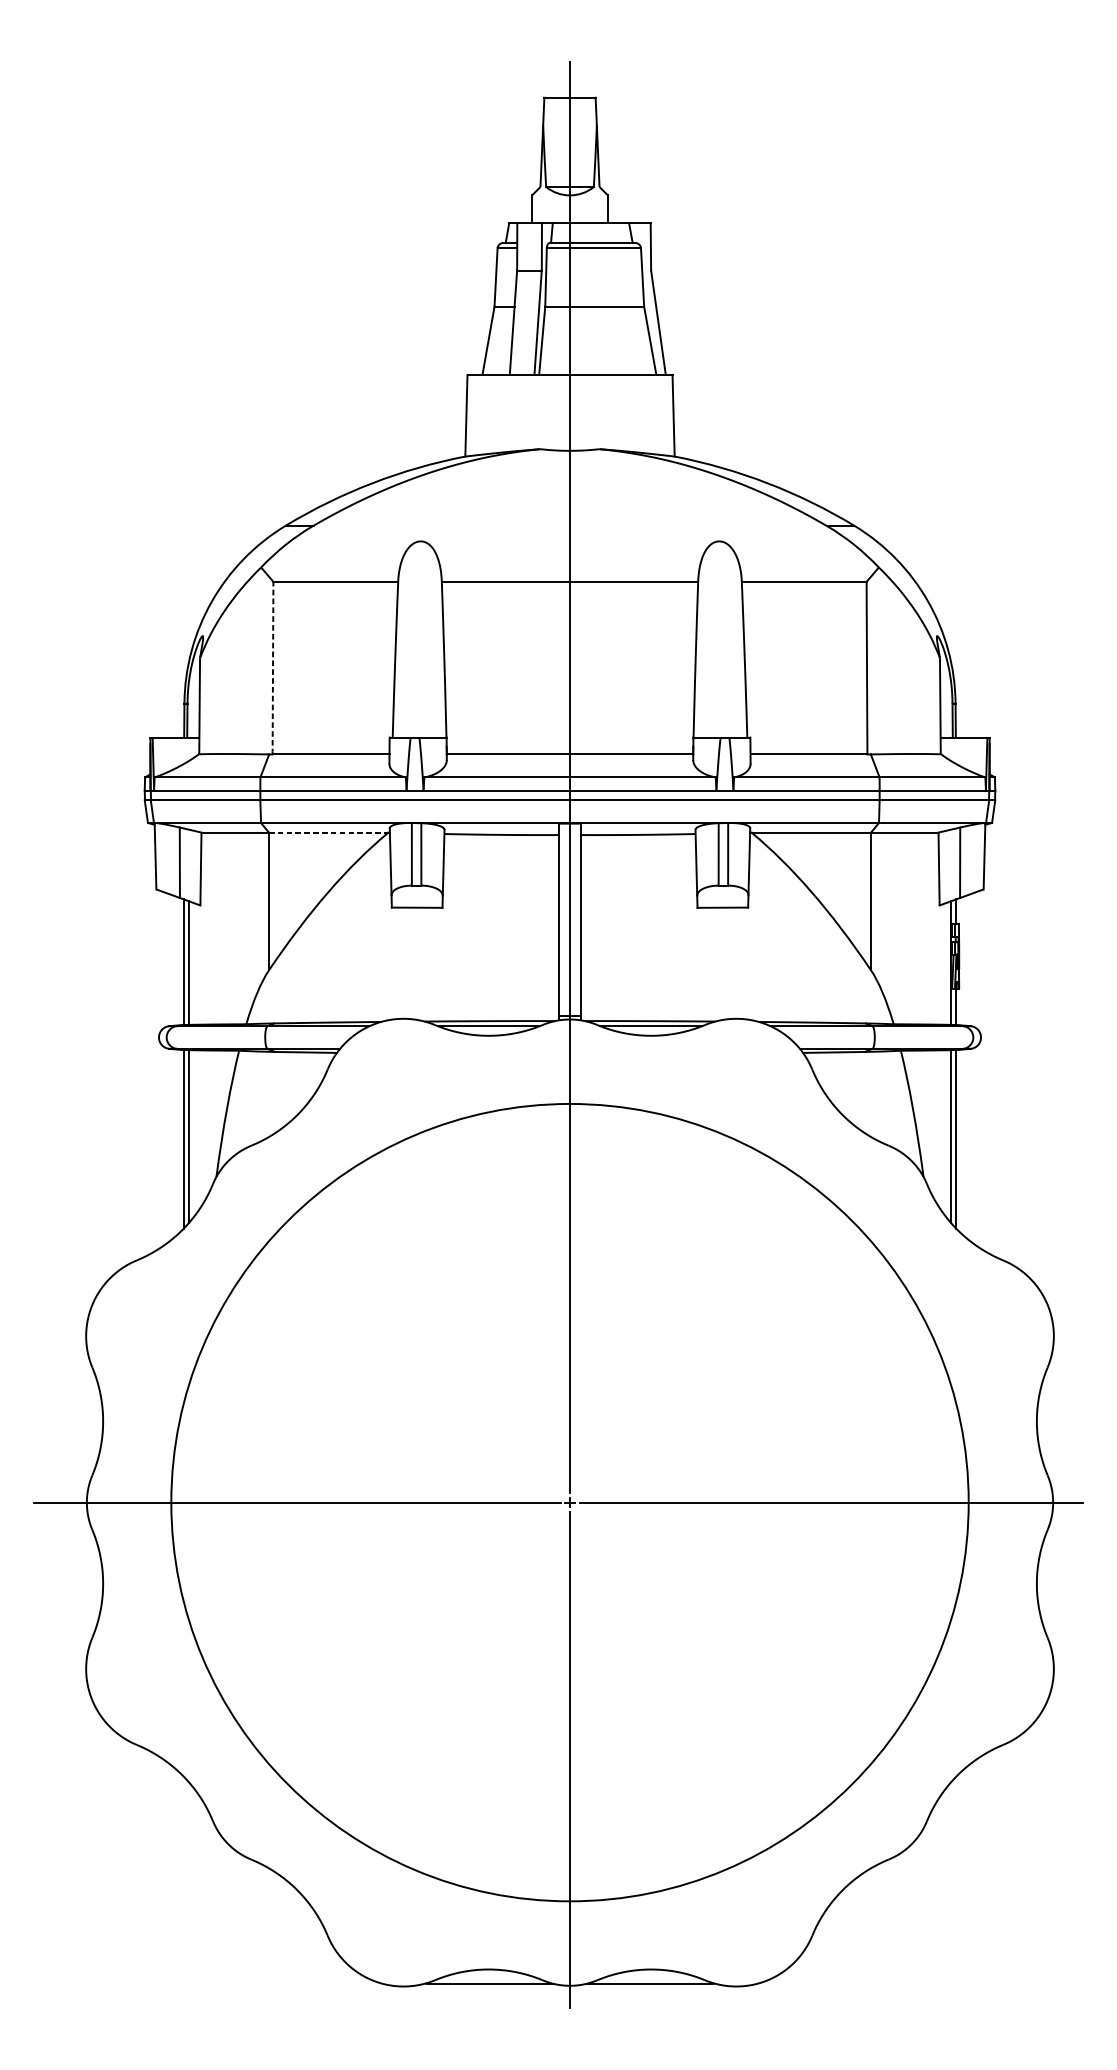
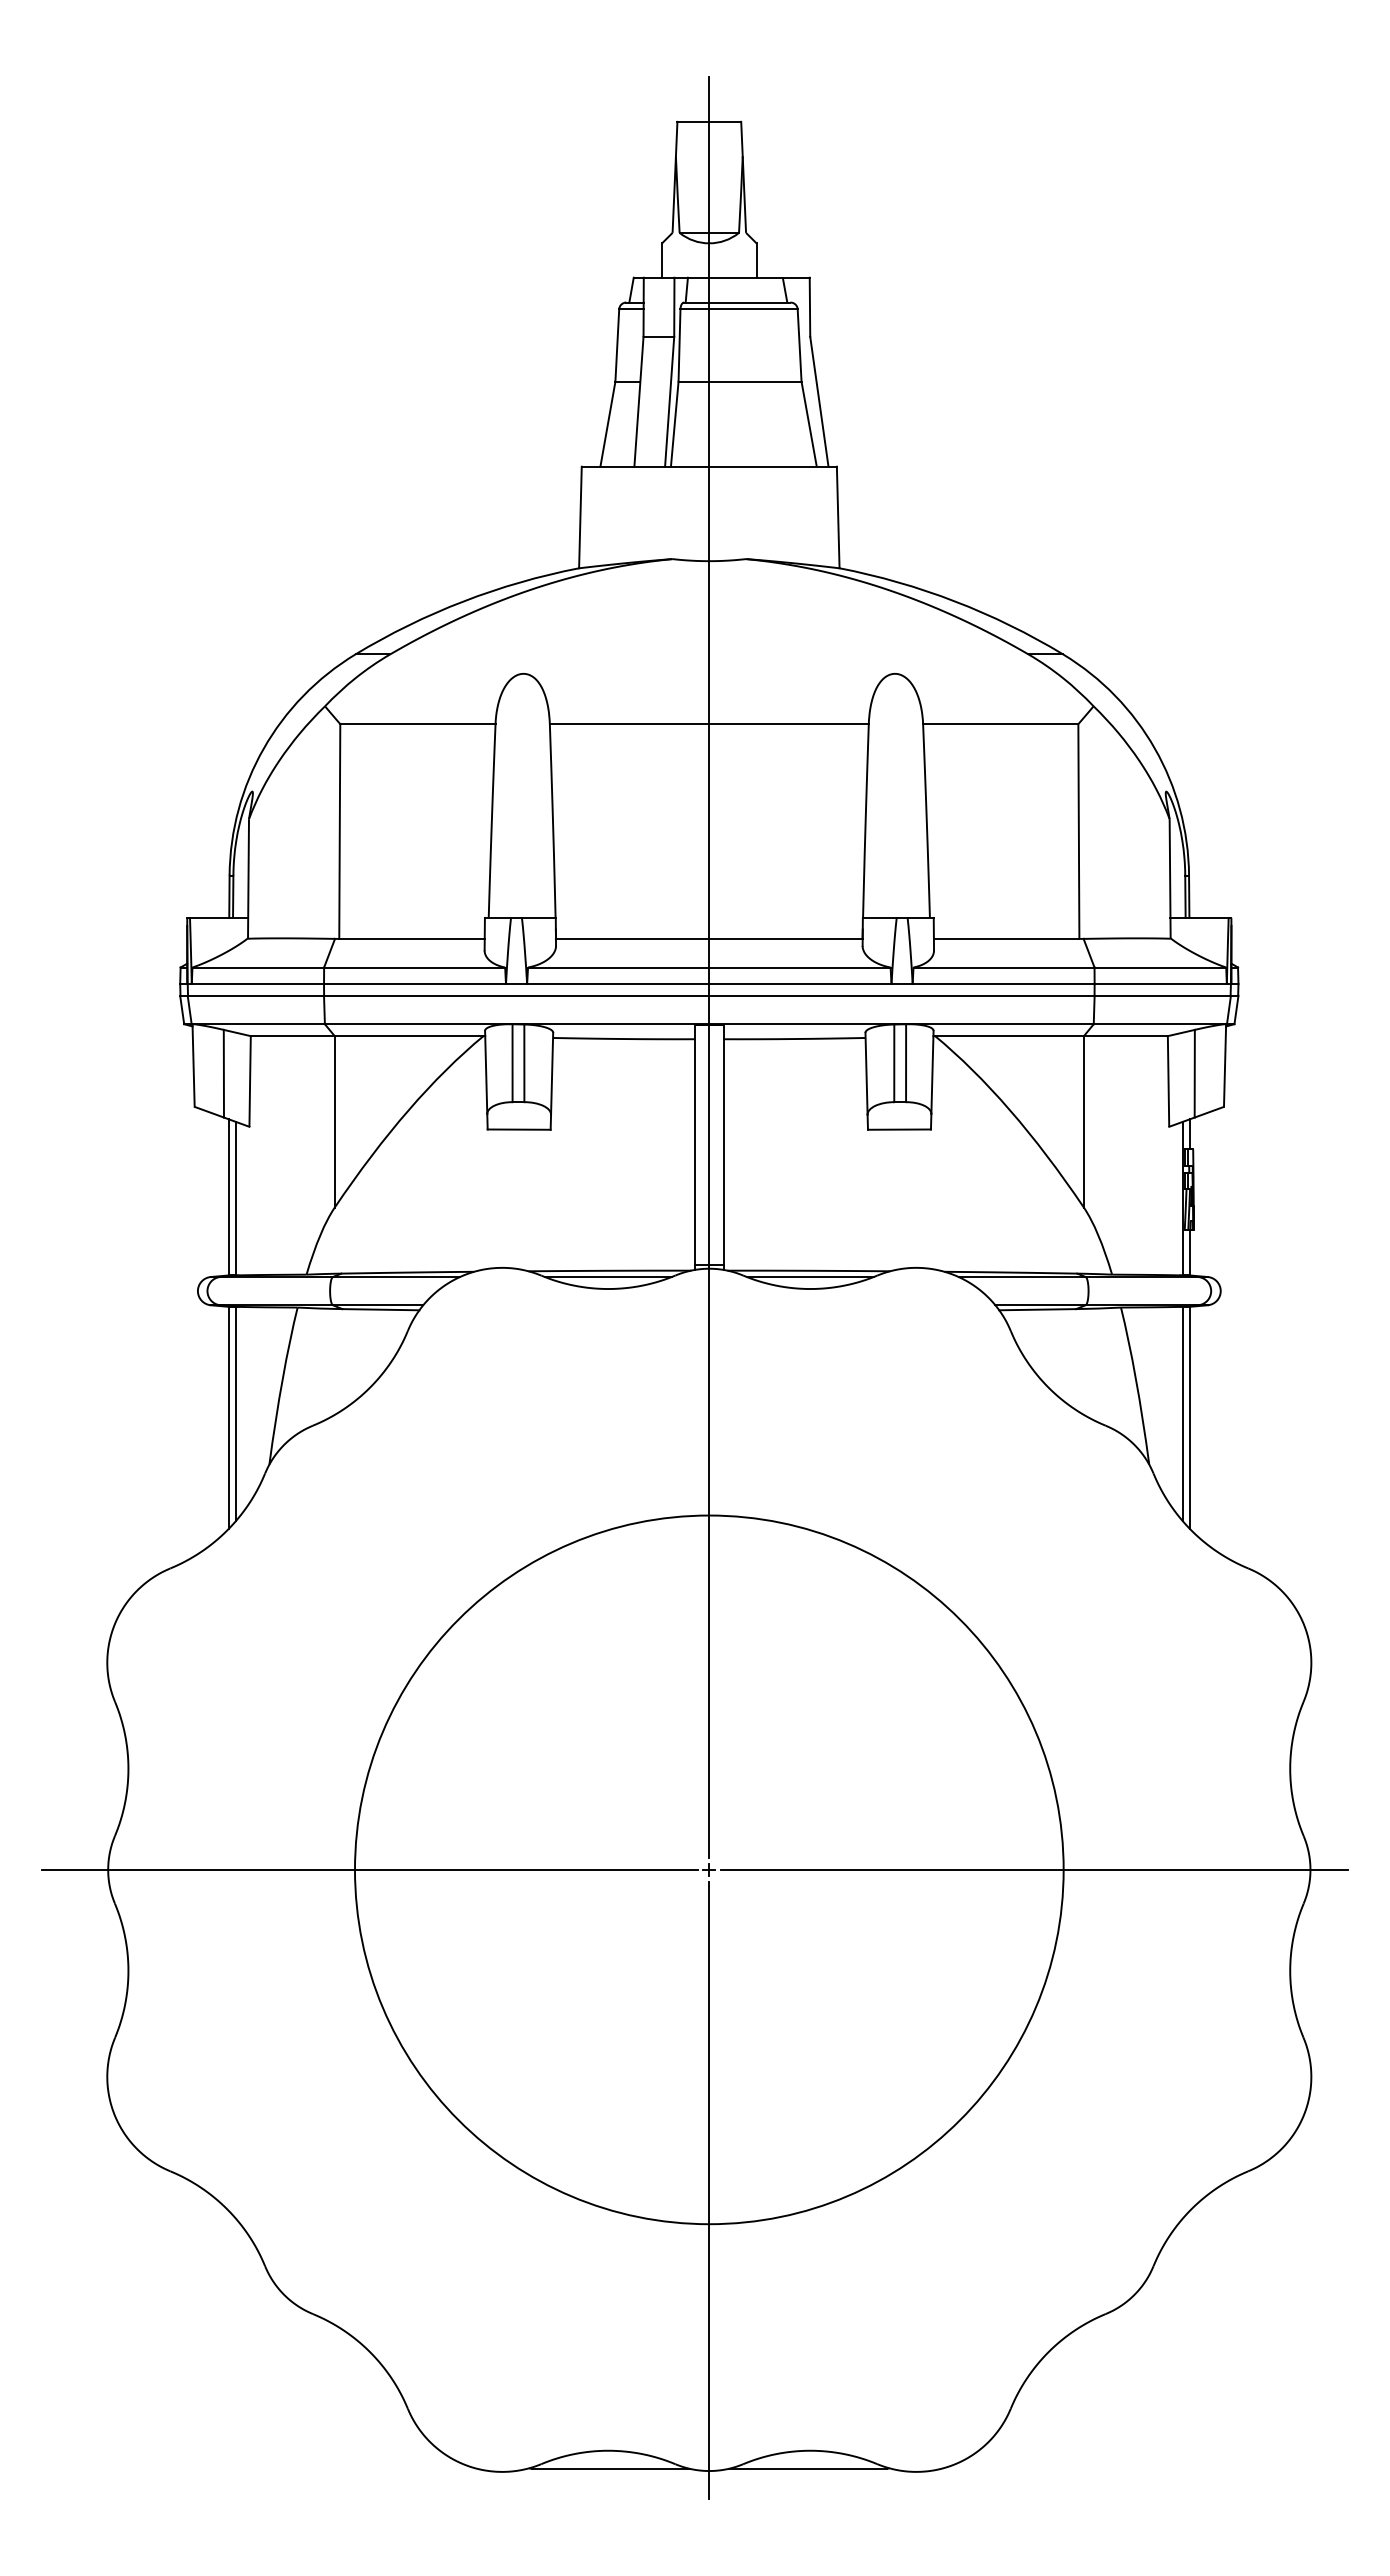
line: (272, 668) -> (339, 831), dashed -> solid
line: (329, 832) -> (409, 1036), dashed -> solid
circle: (570, 1502) -> (709, 1869), size x0.71

